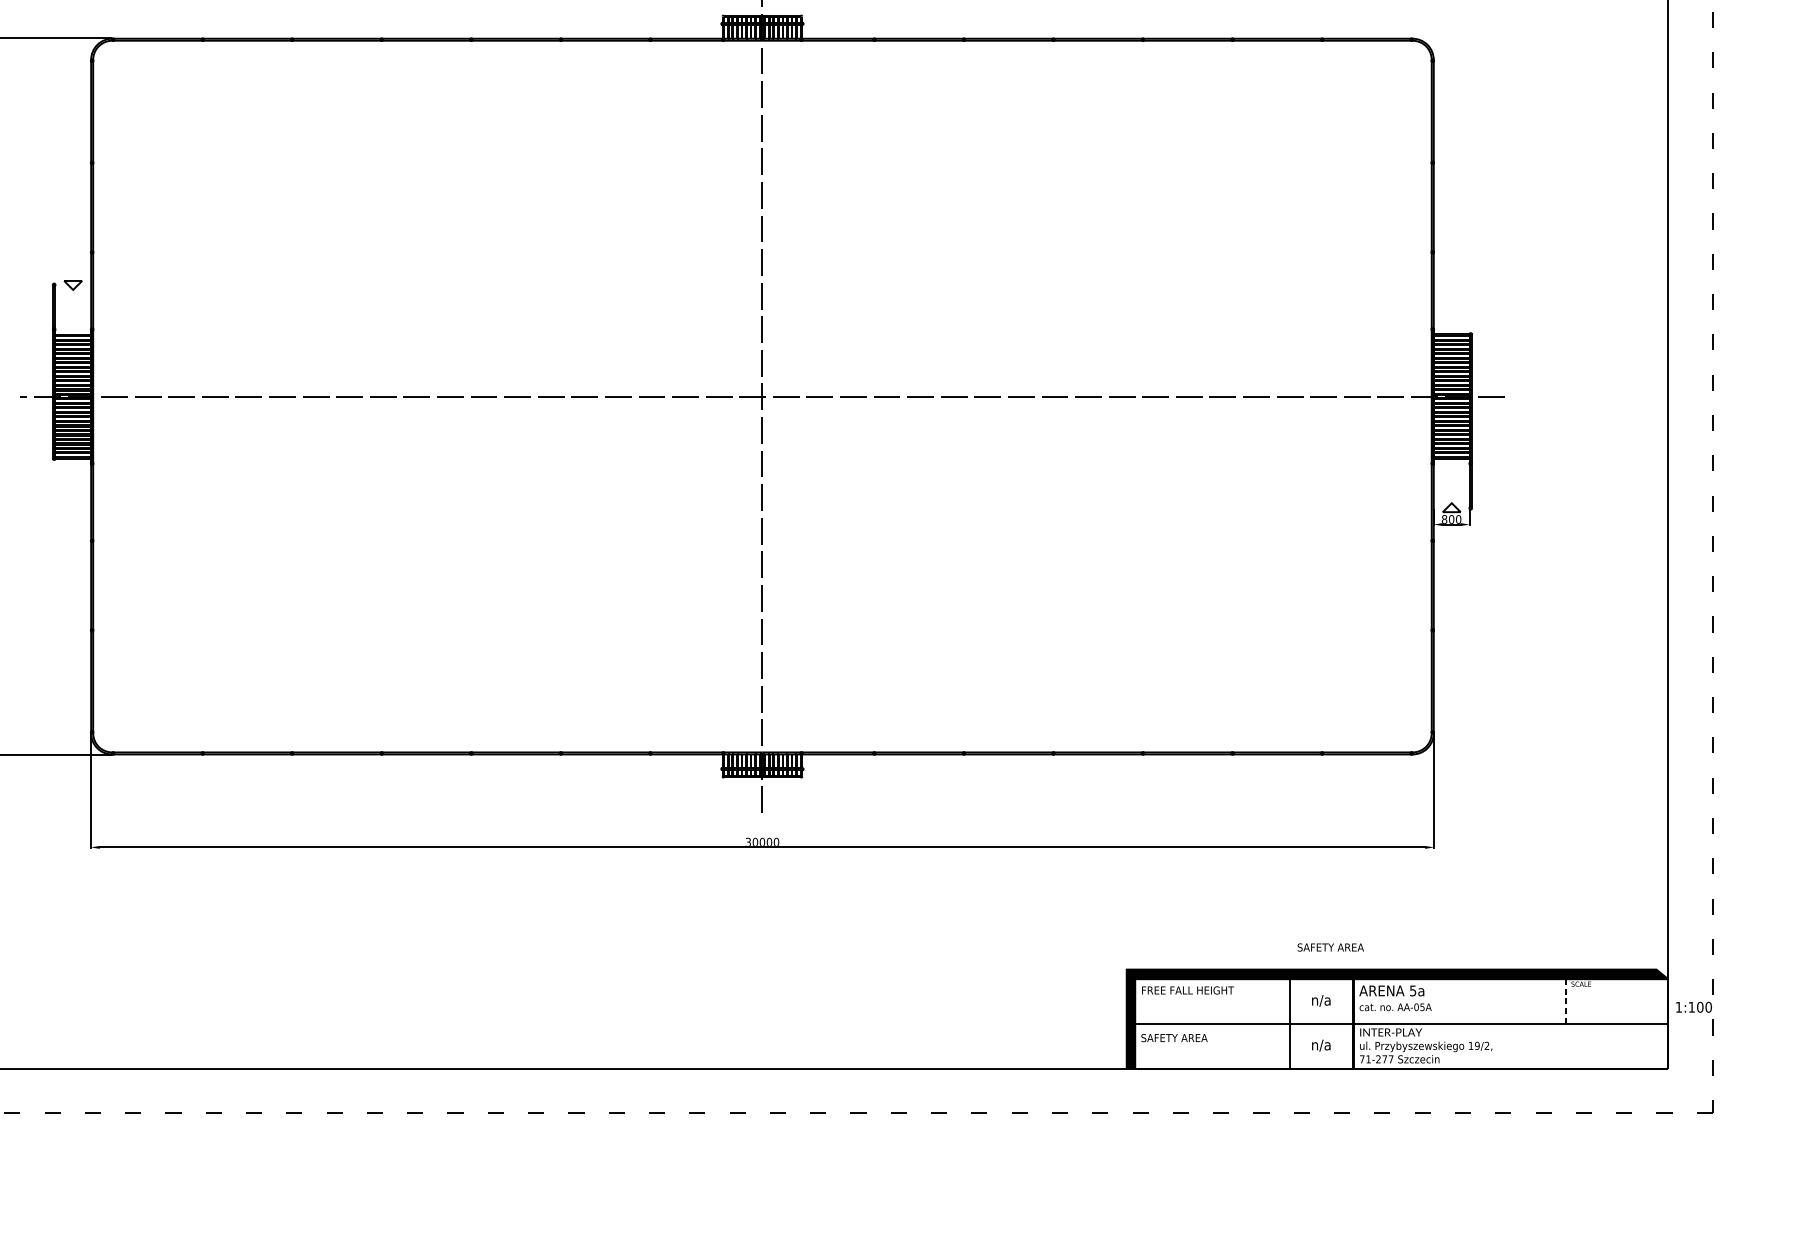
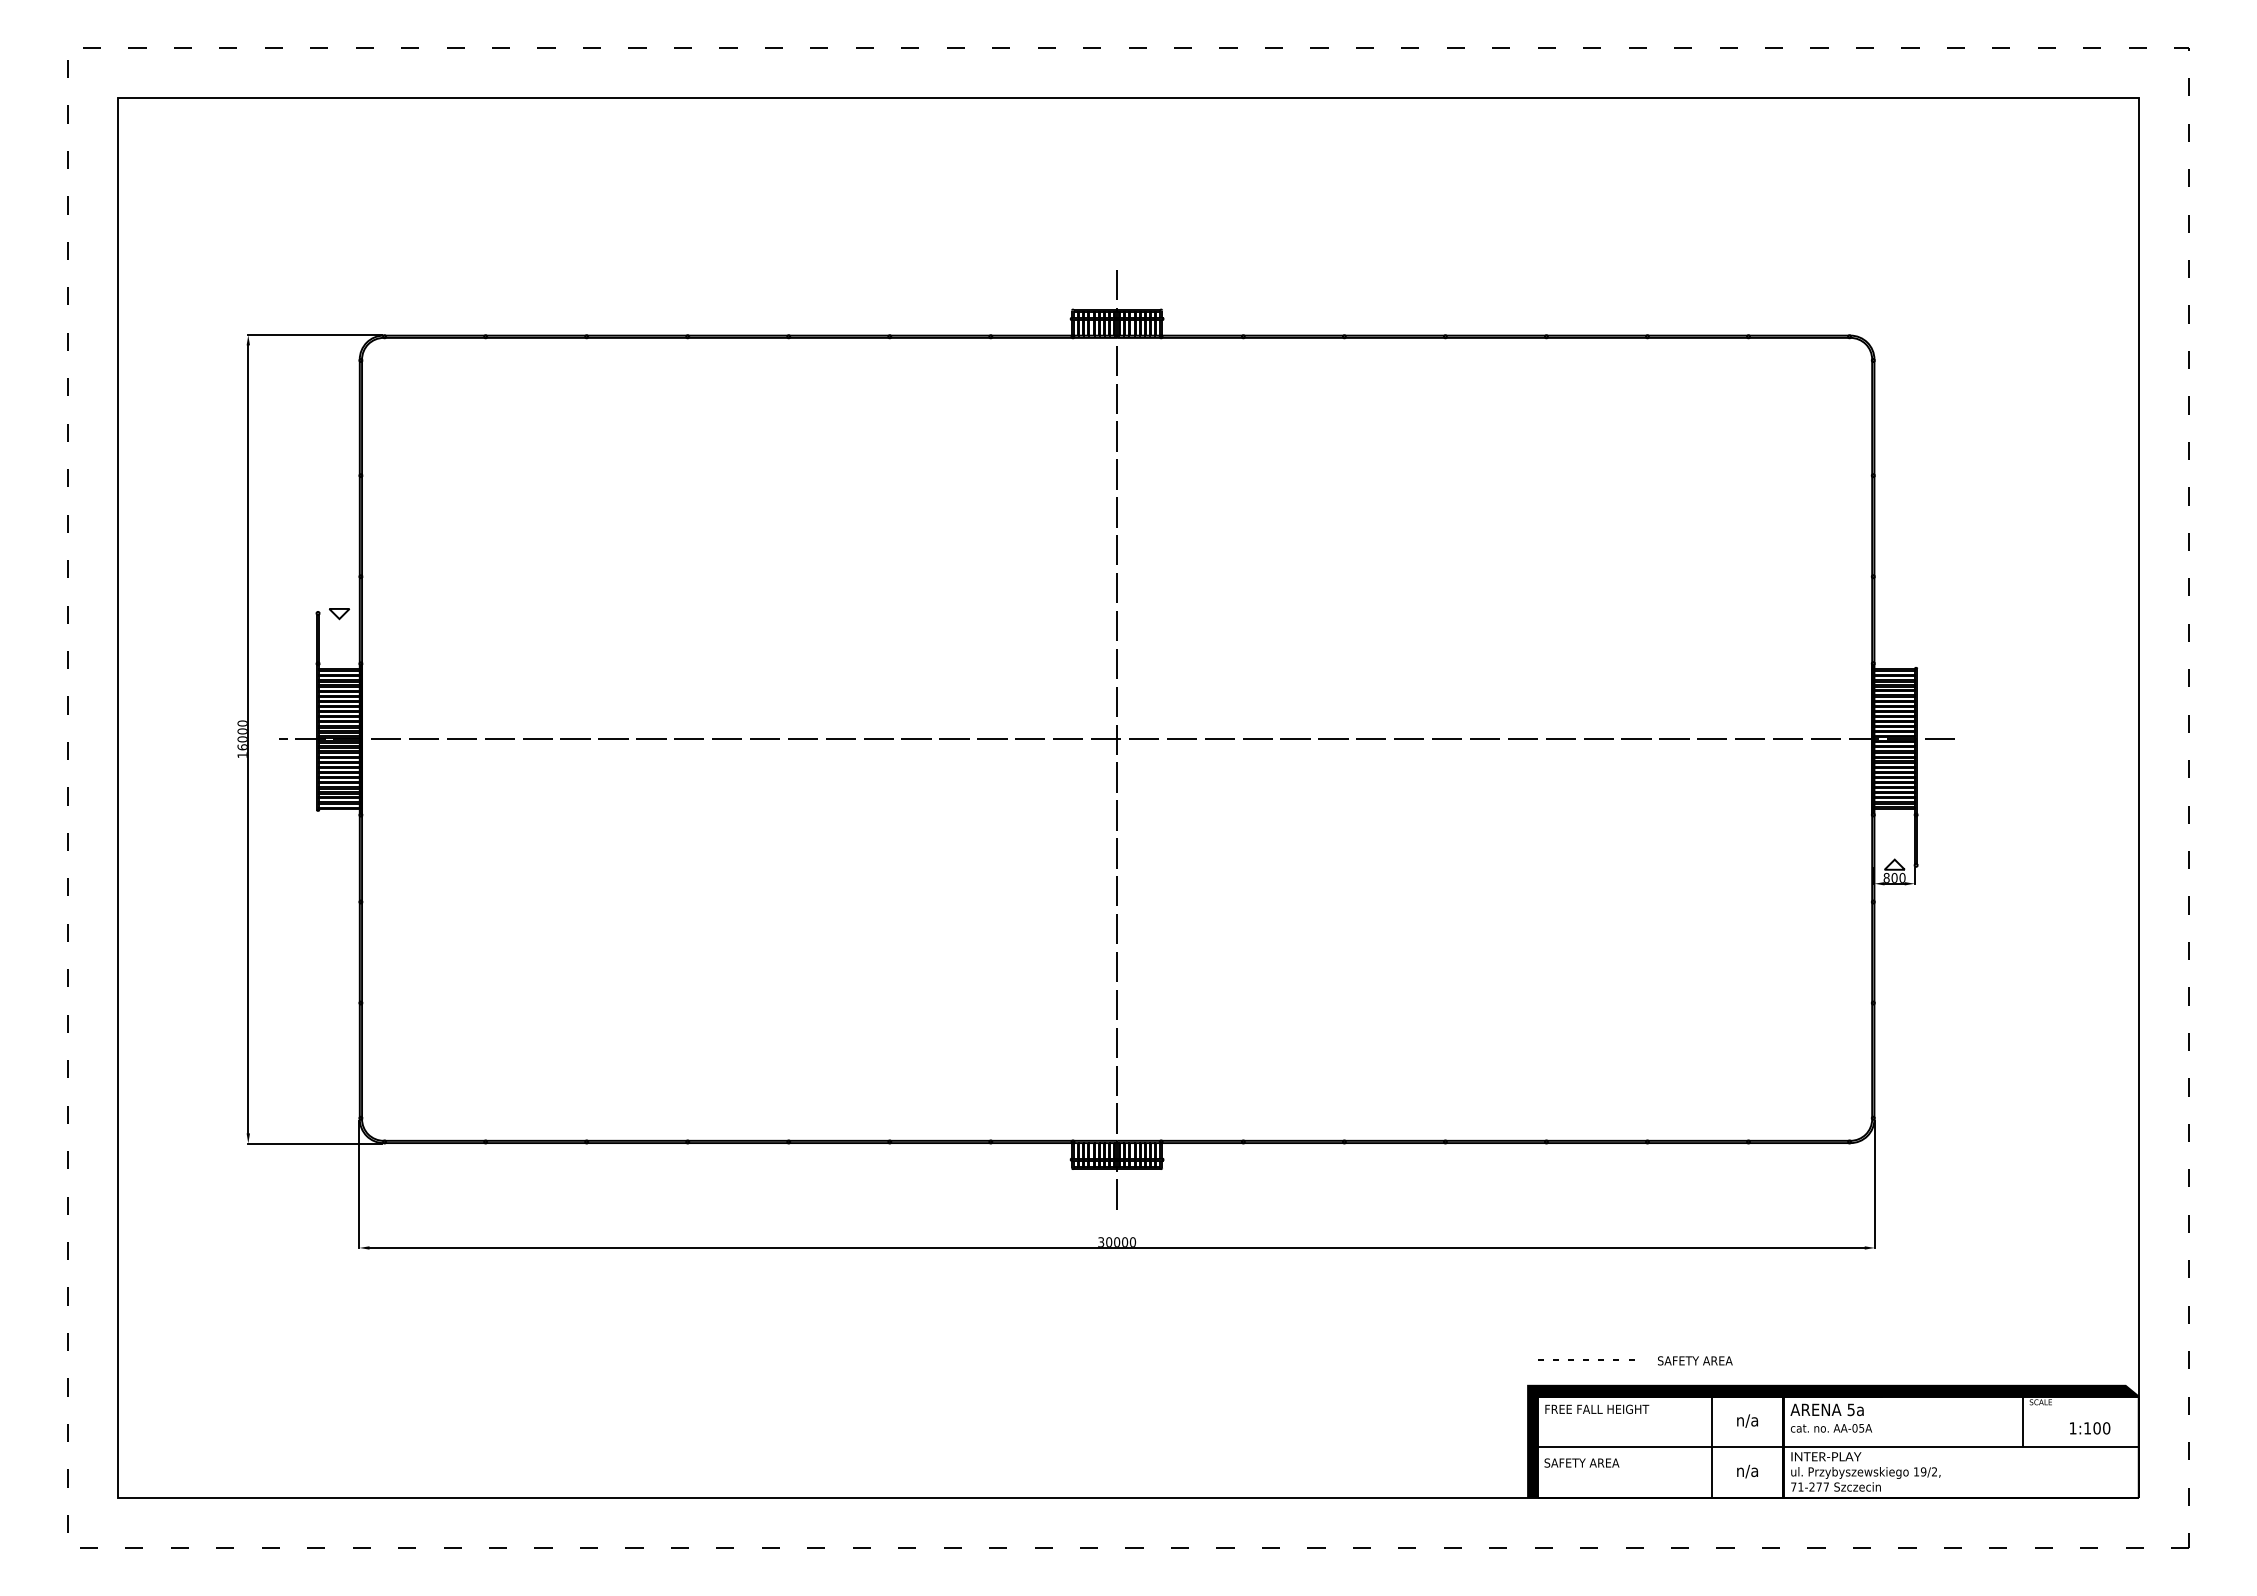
line: (1178, 946) -> (1586, 1359), added
text: (1330, 947) -> (1695, 1360), moved
line: (1565, 1001) -> (2023, 1421), dashed -> solid
text: (1694, 1007) -> (2090, 1428), moved

